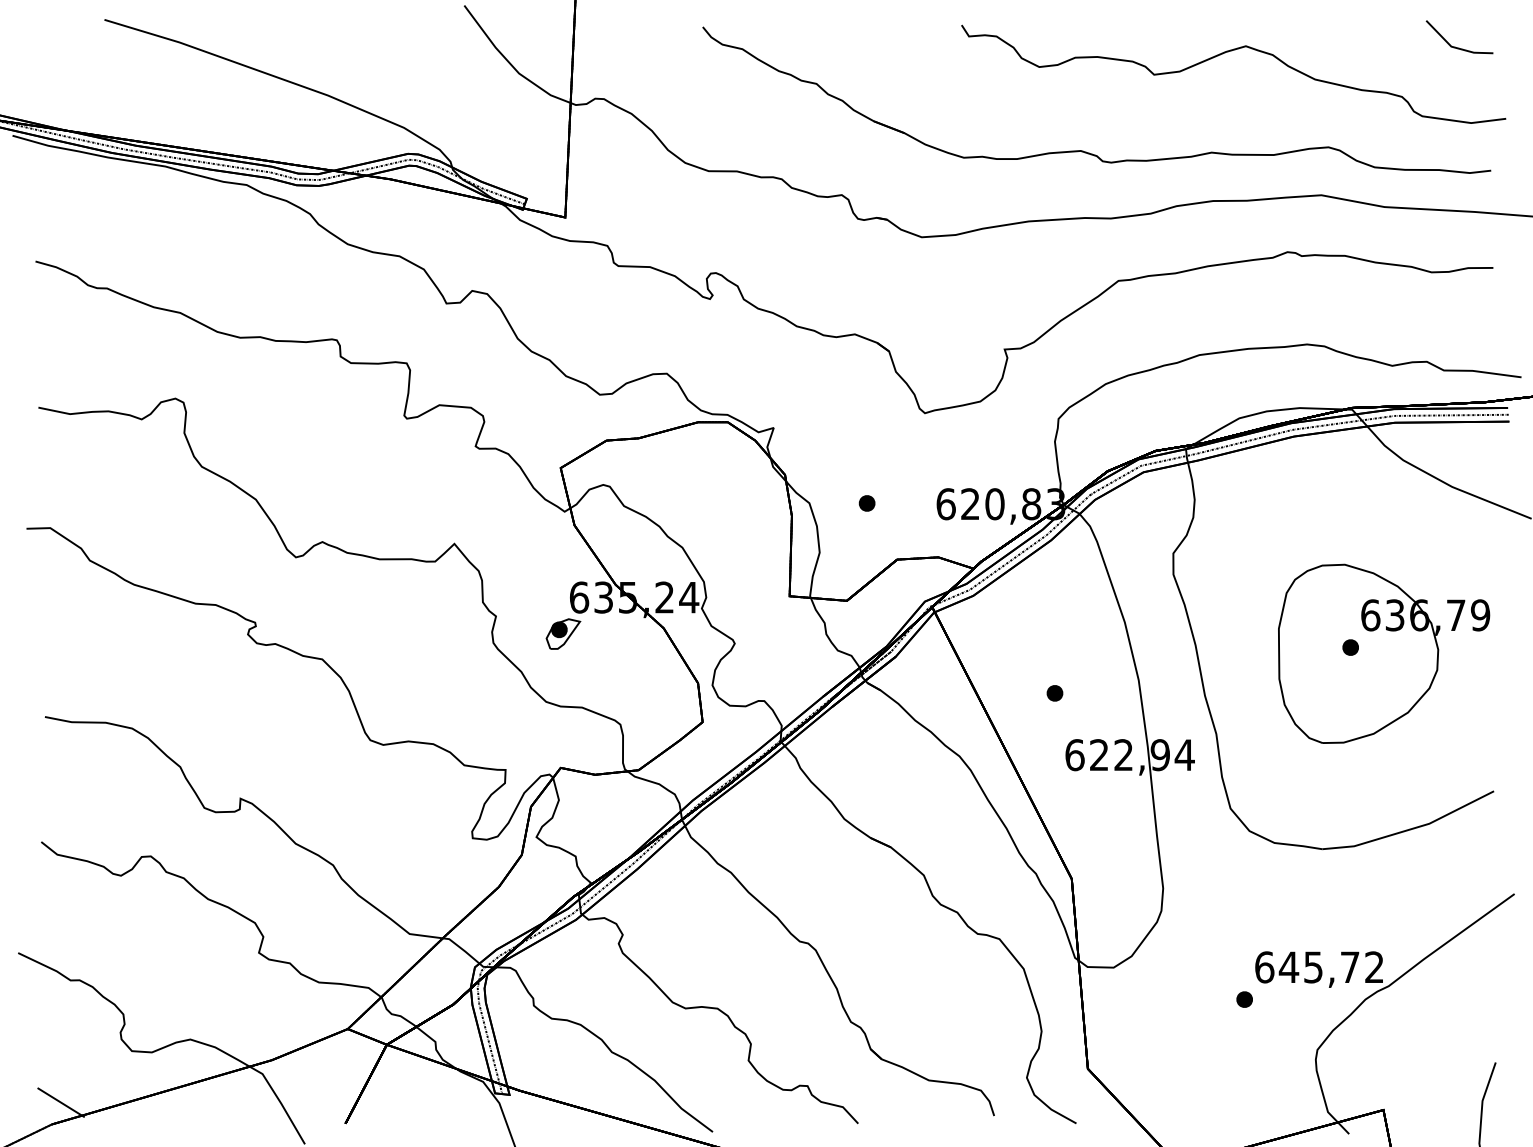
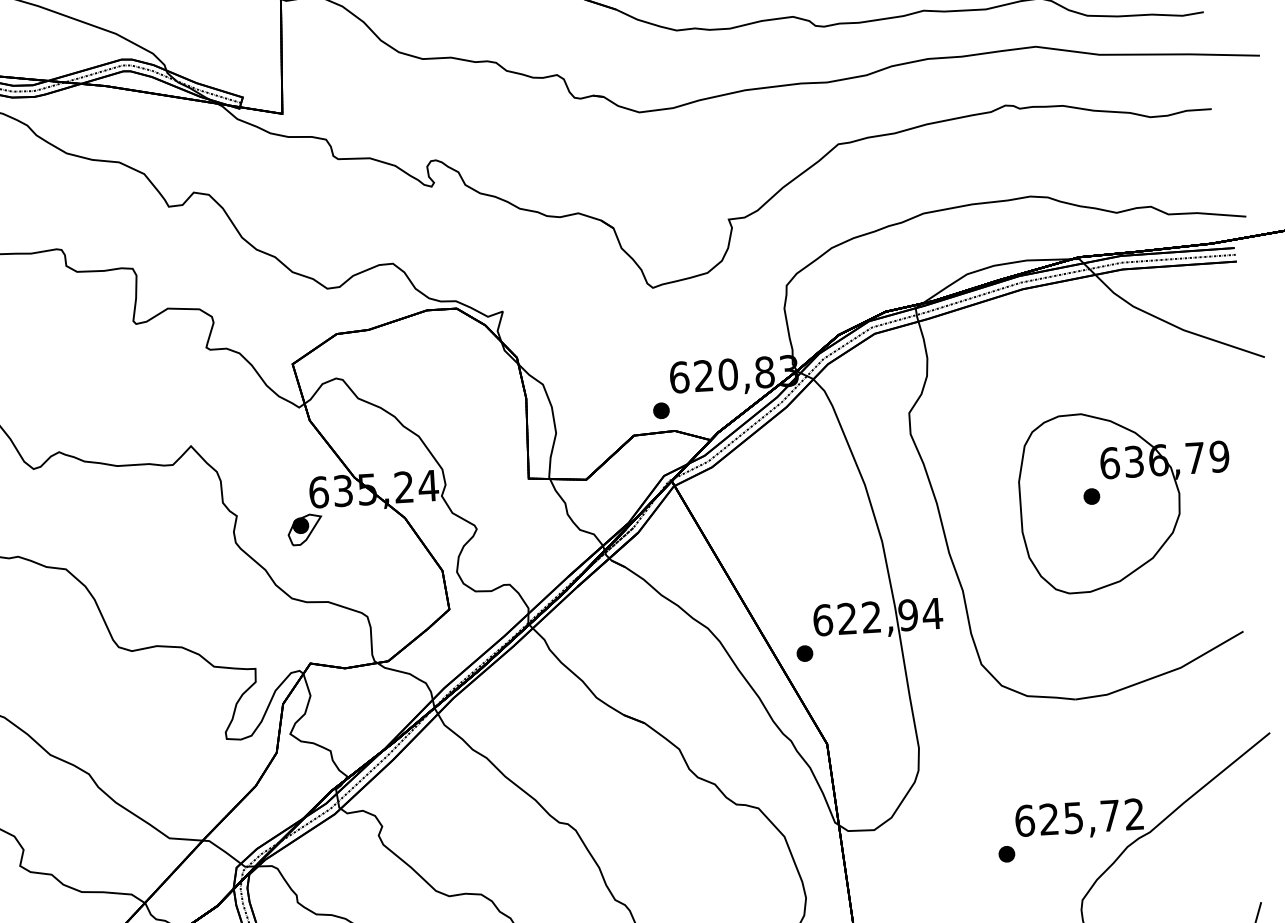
part: (866, 503) -> (660, 410), moved
part: (1054, 693) -> (804, 653), moved
text: (1288, 966) -> (1048, 818), 645,72 -> 625,72

